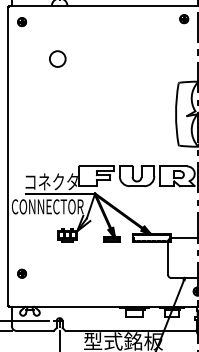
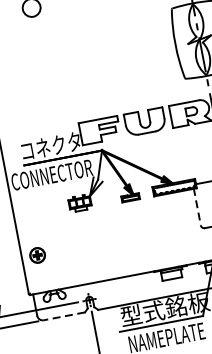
line: (168, 258) -> (197, 207), solid -> dashed
part: (21, 273) -> (36, 255), size x1.6
line: (34, 330) -> (63, 315), solid -> dashed

